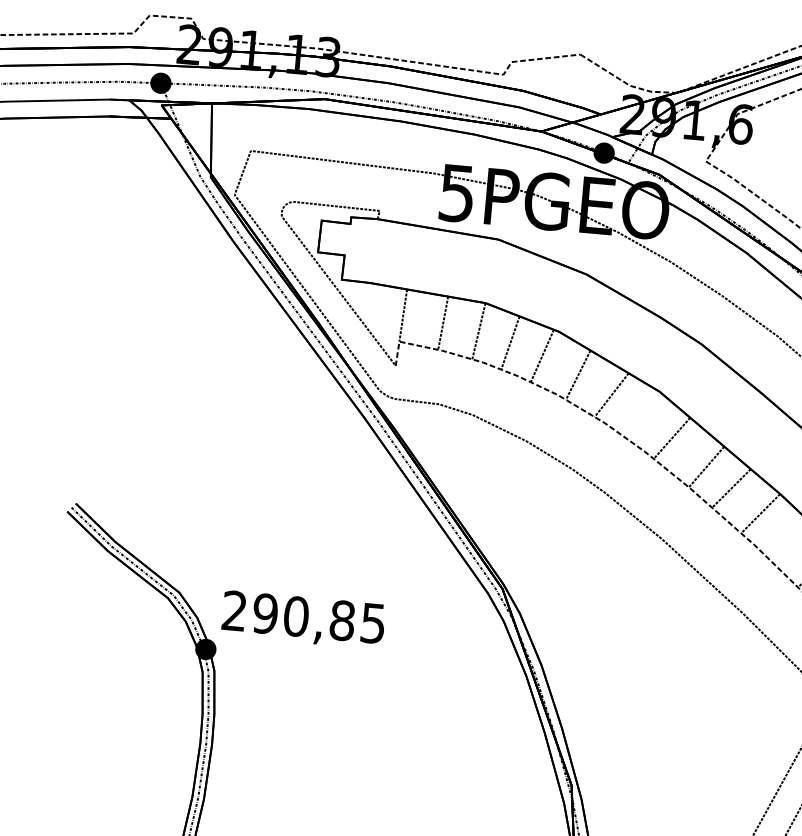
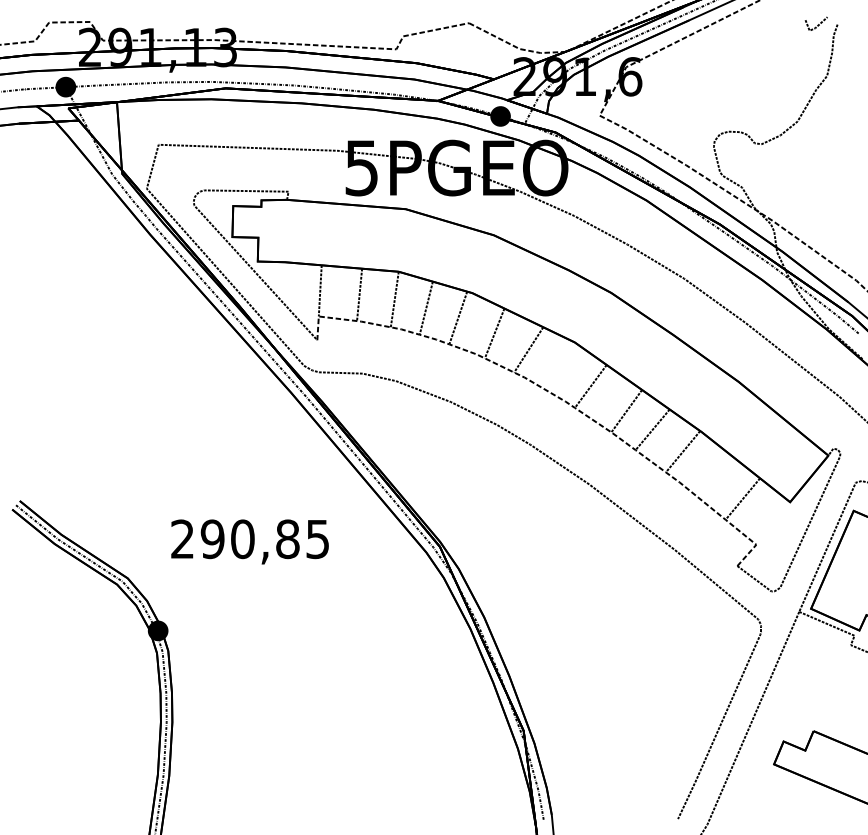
text: (302, 619) -> (249, 541), moved

